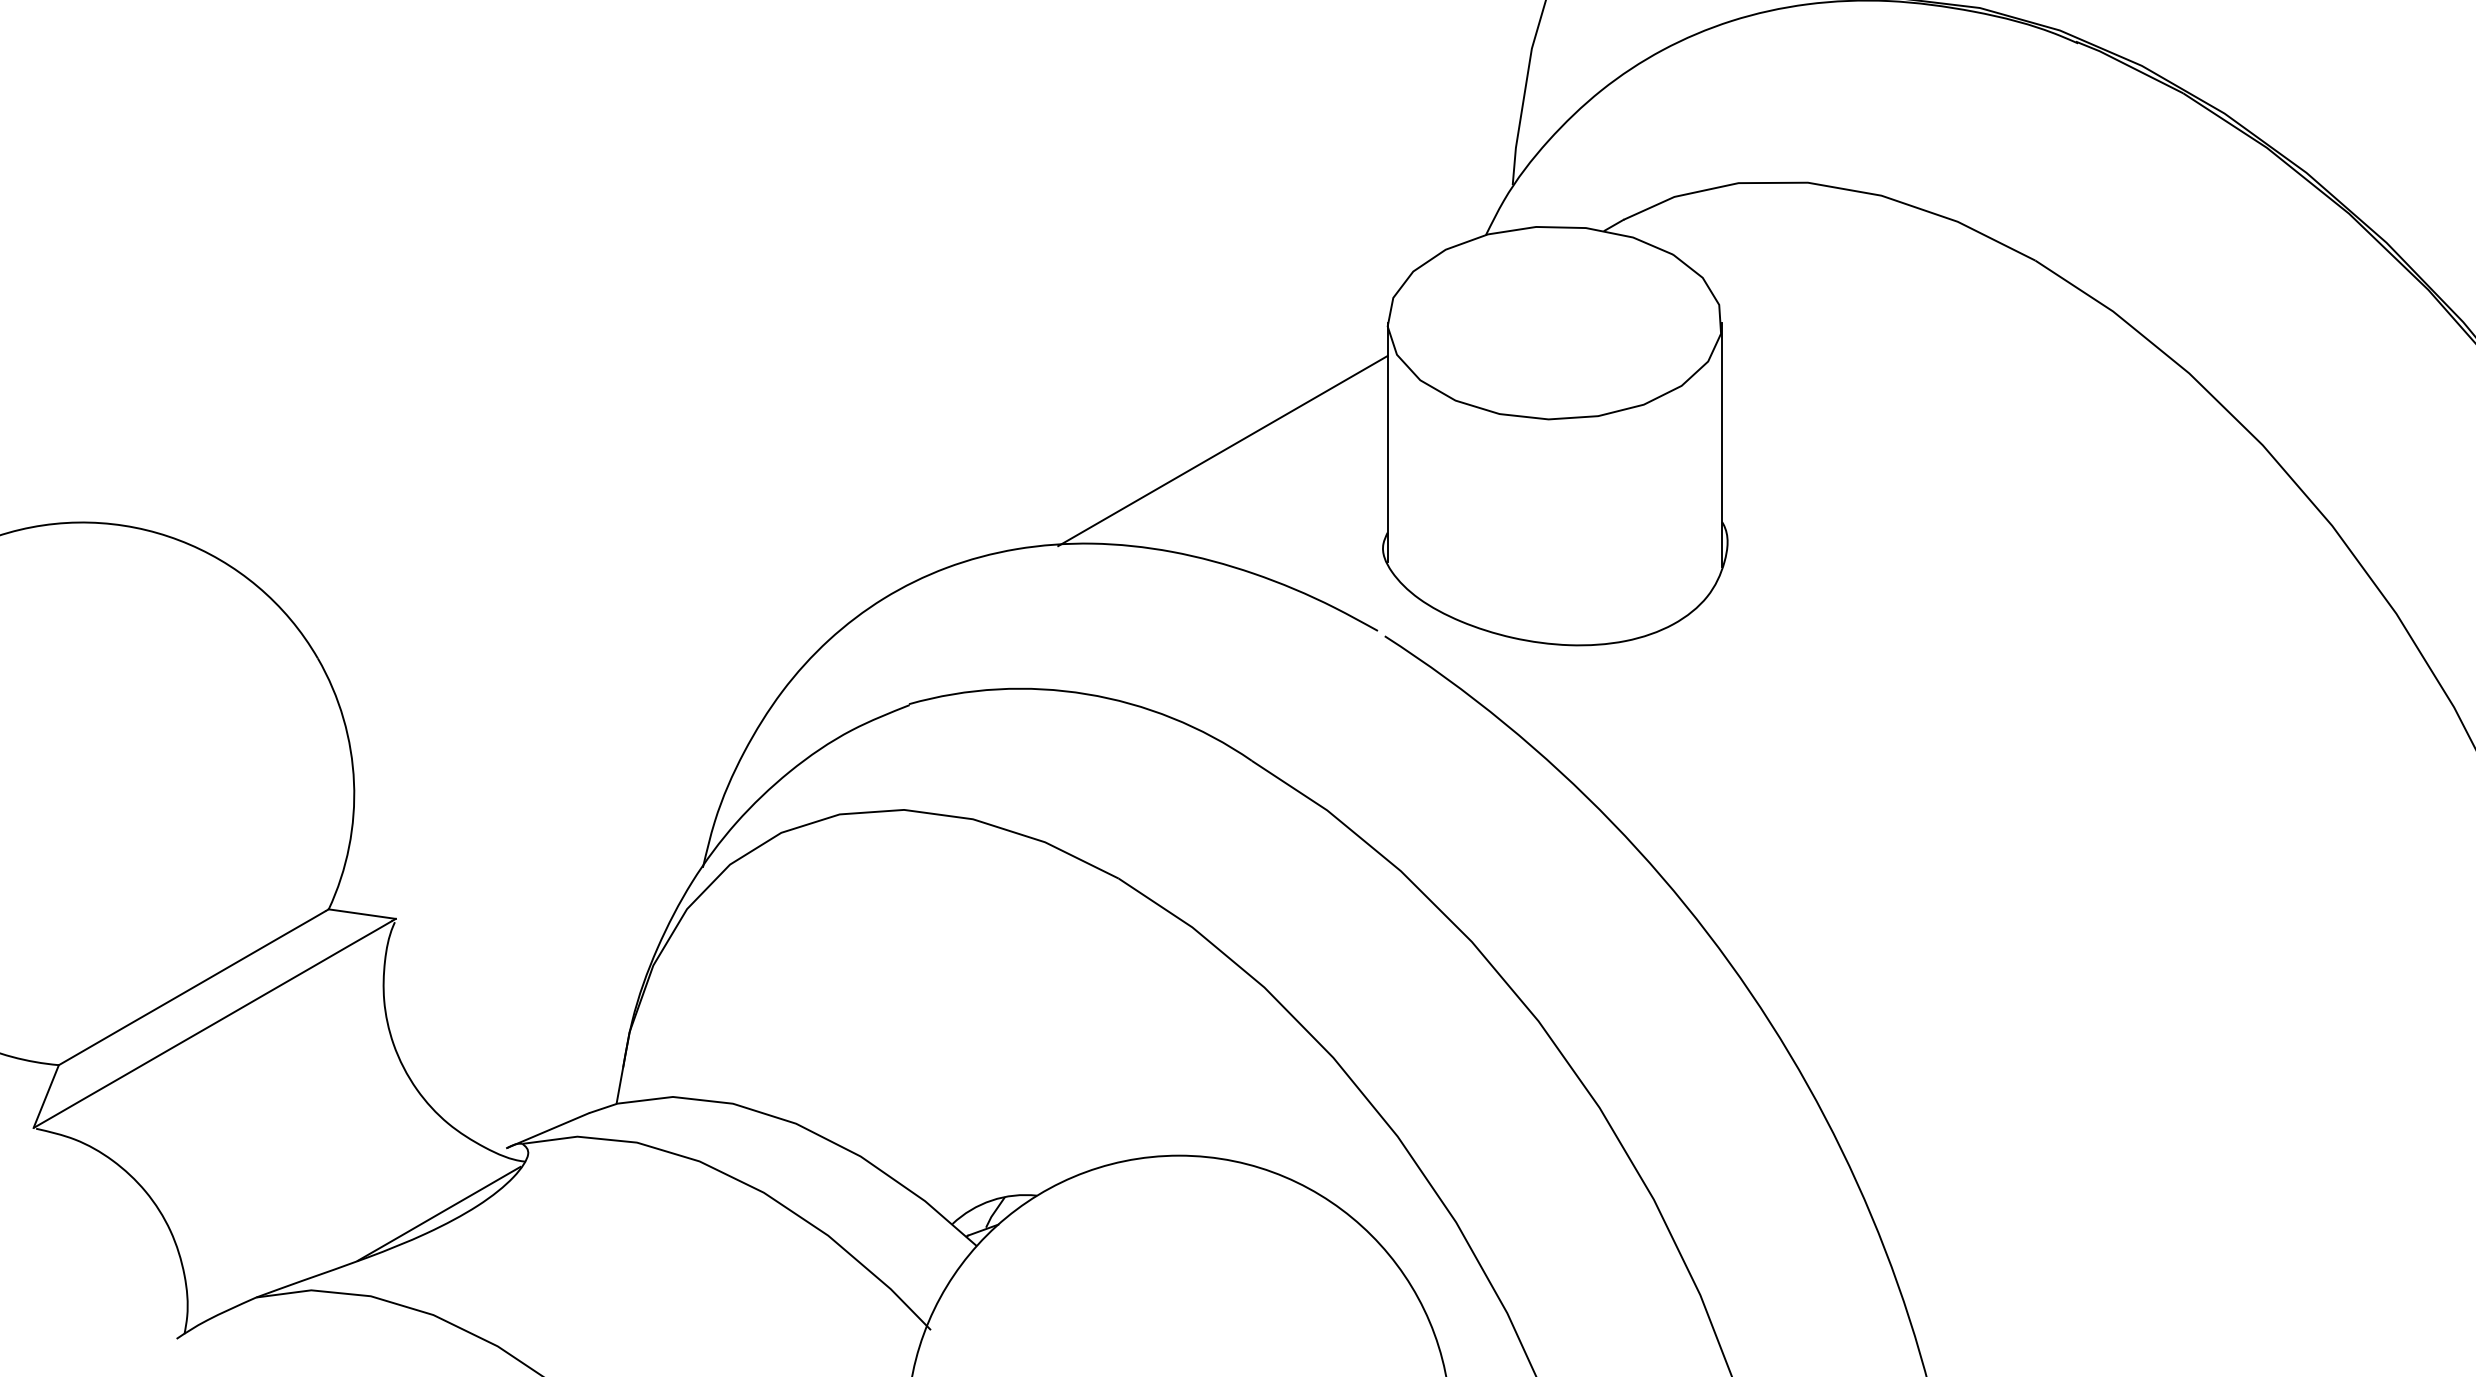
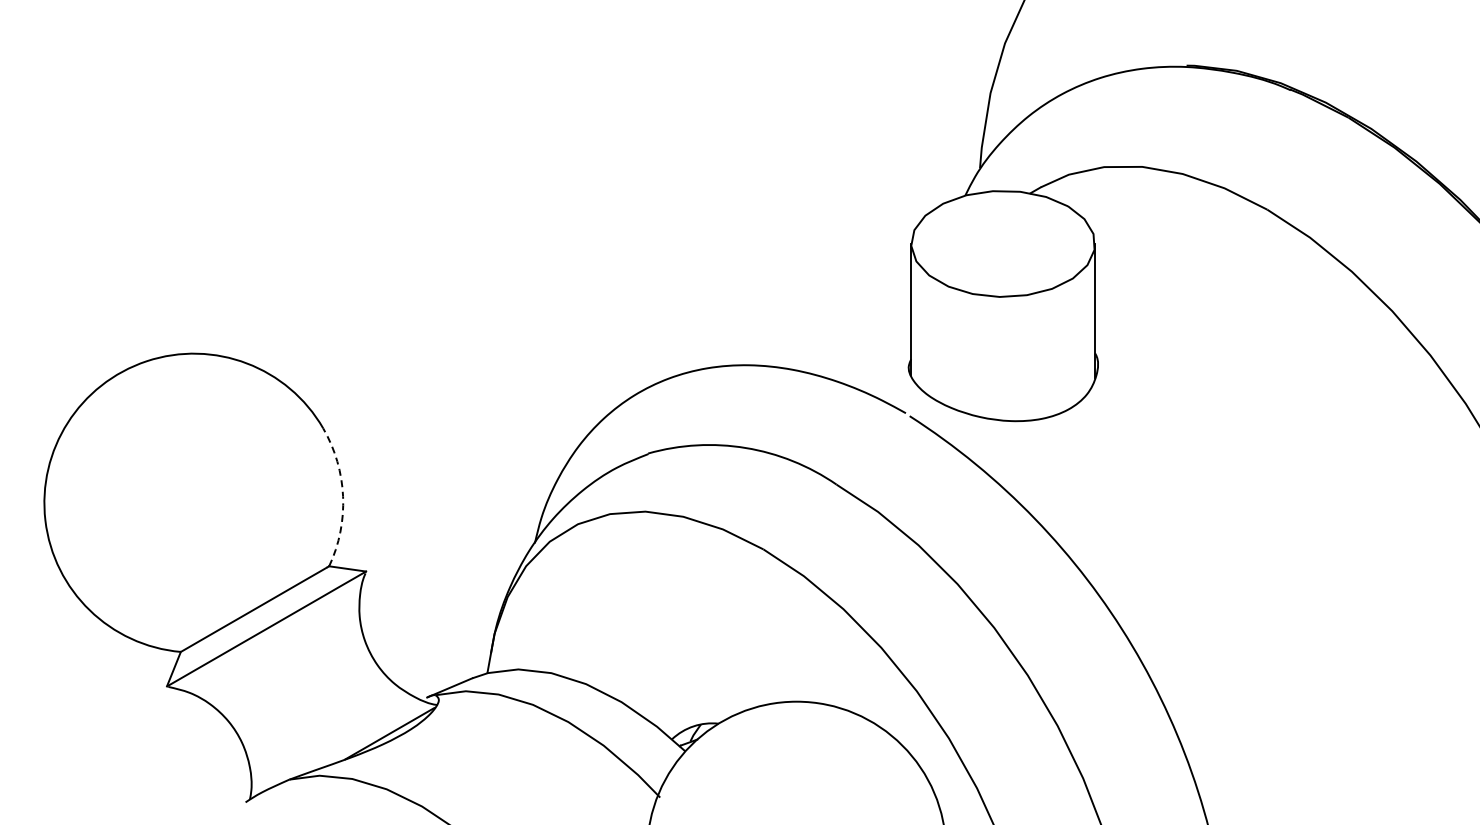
line: (1222, 451) -> (820, 314), removed
arc: (354, 782) -> (343, 496), solid -> dashed

